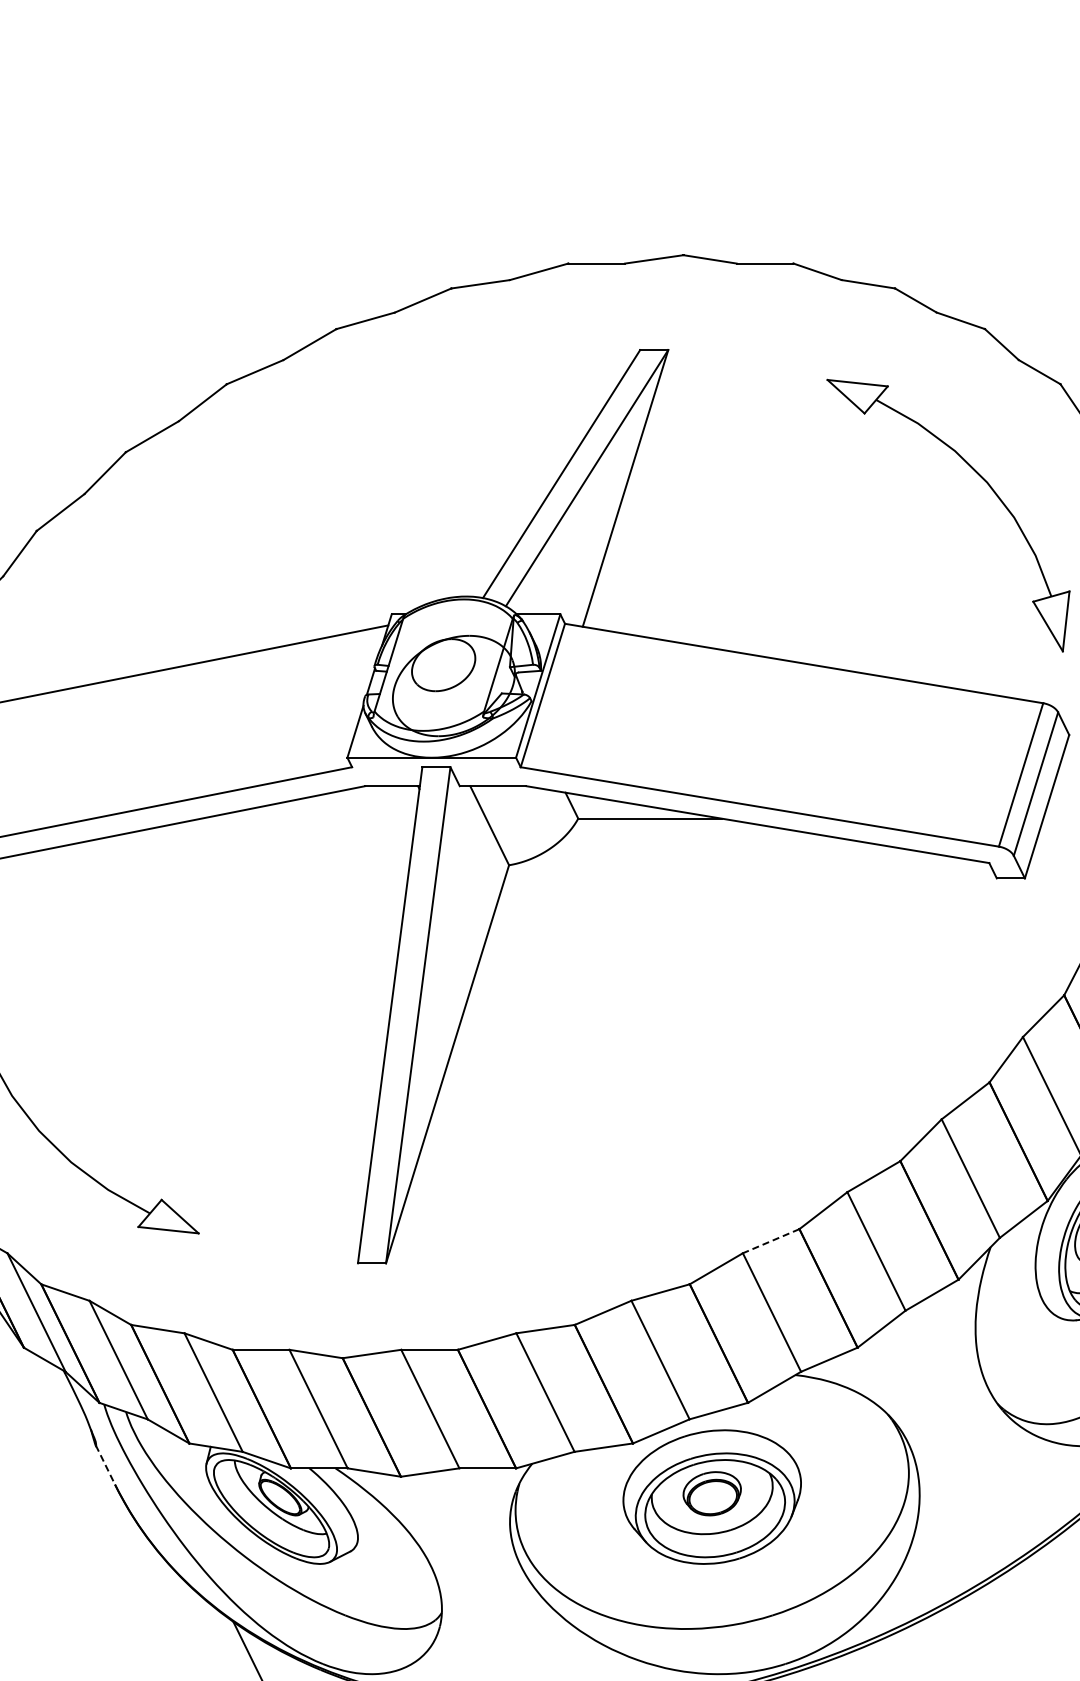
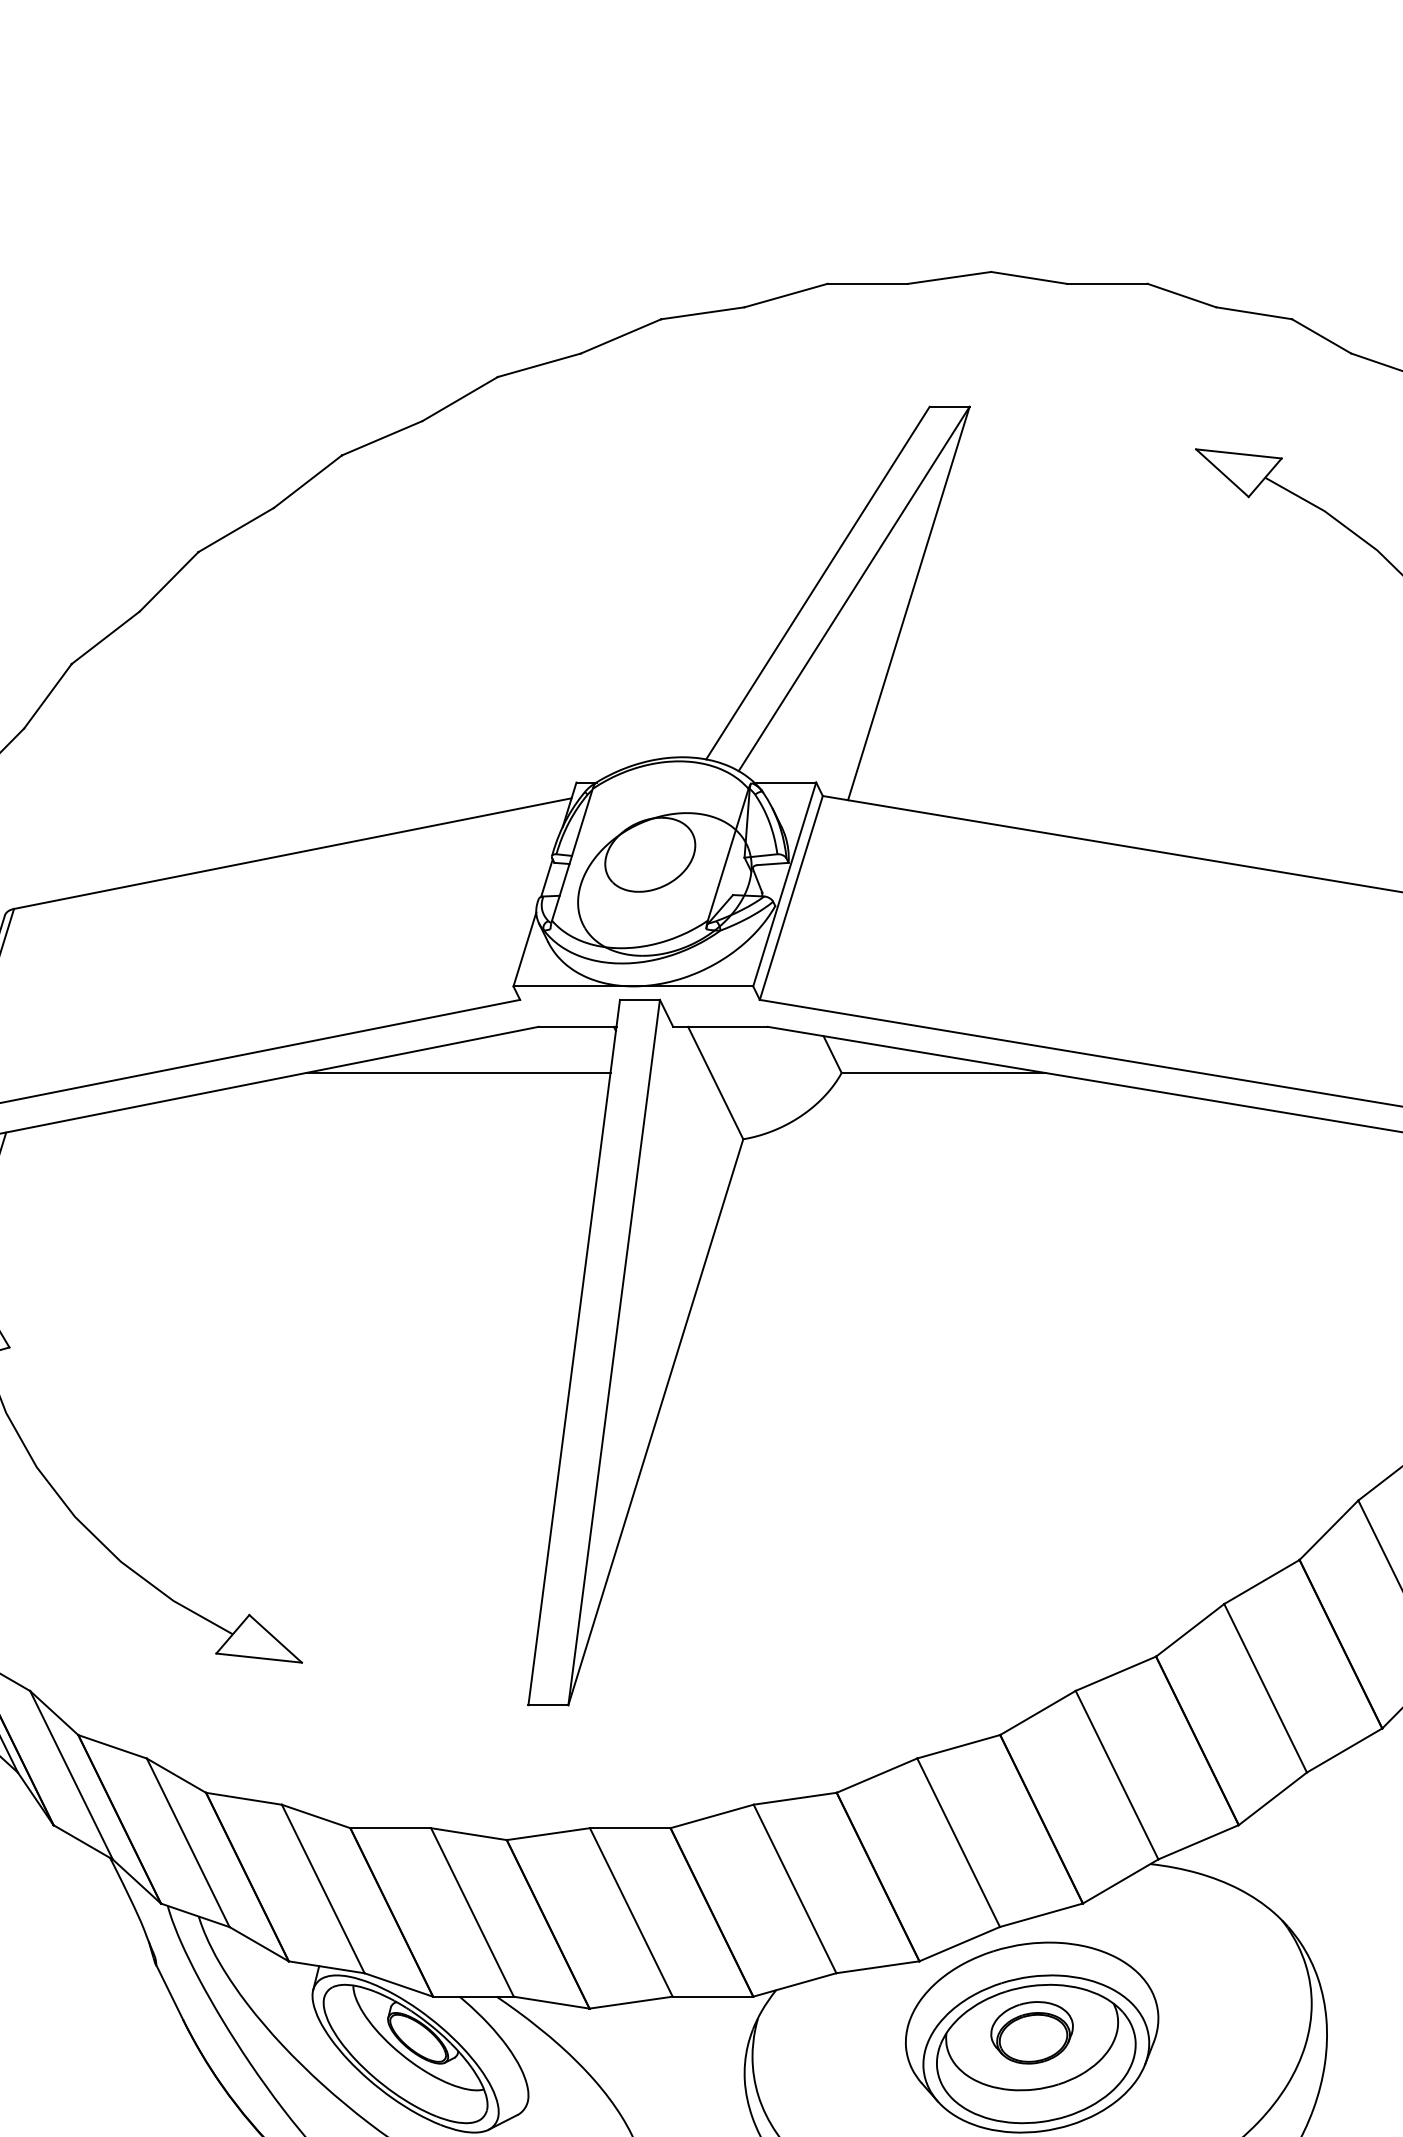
line: (308, 818) -> (458, 1072), added
line: (771, 1241) -> (1116, 1674), dashed -> solid
line: (105, 1464) -> (169, 1991), dashed -> solid

